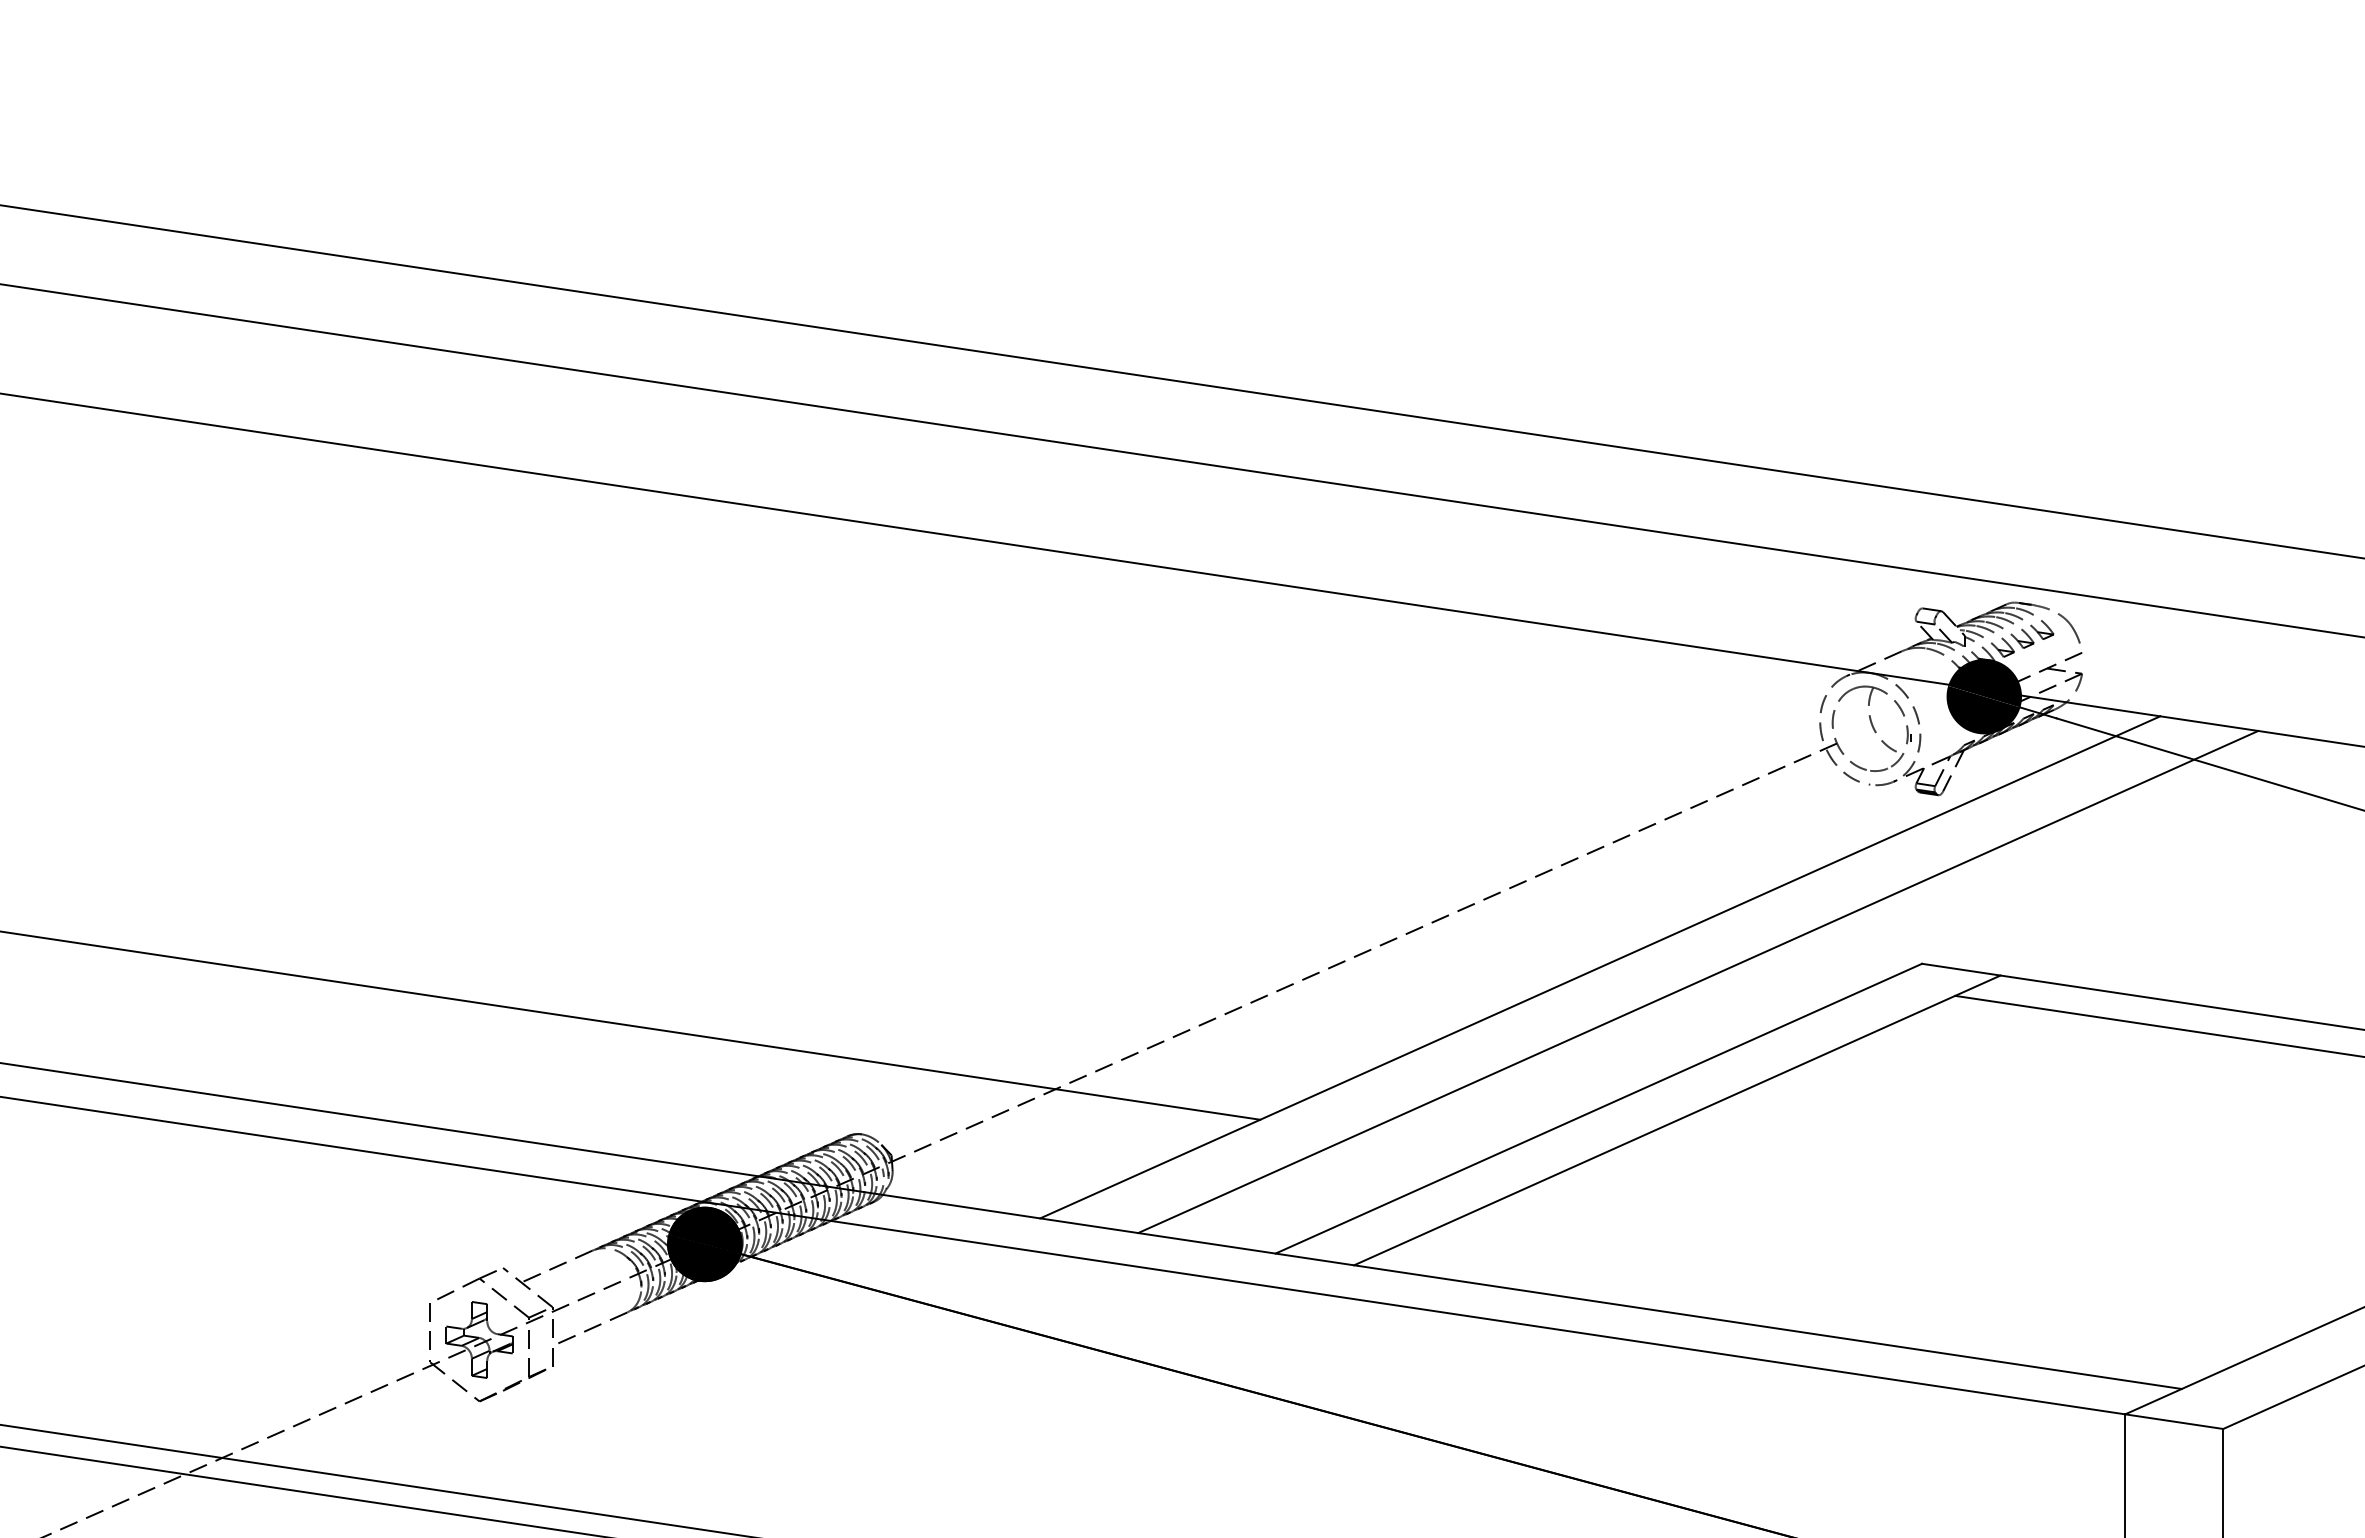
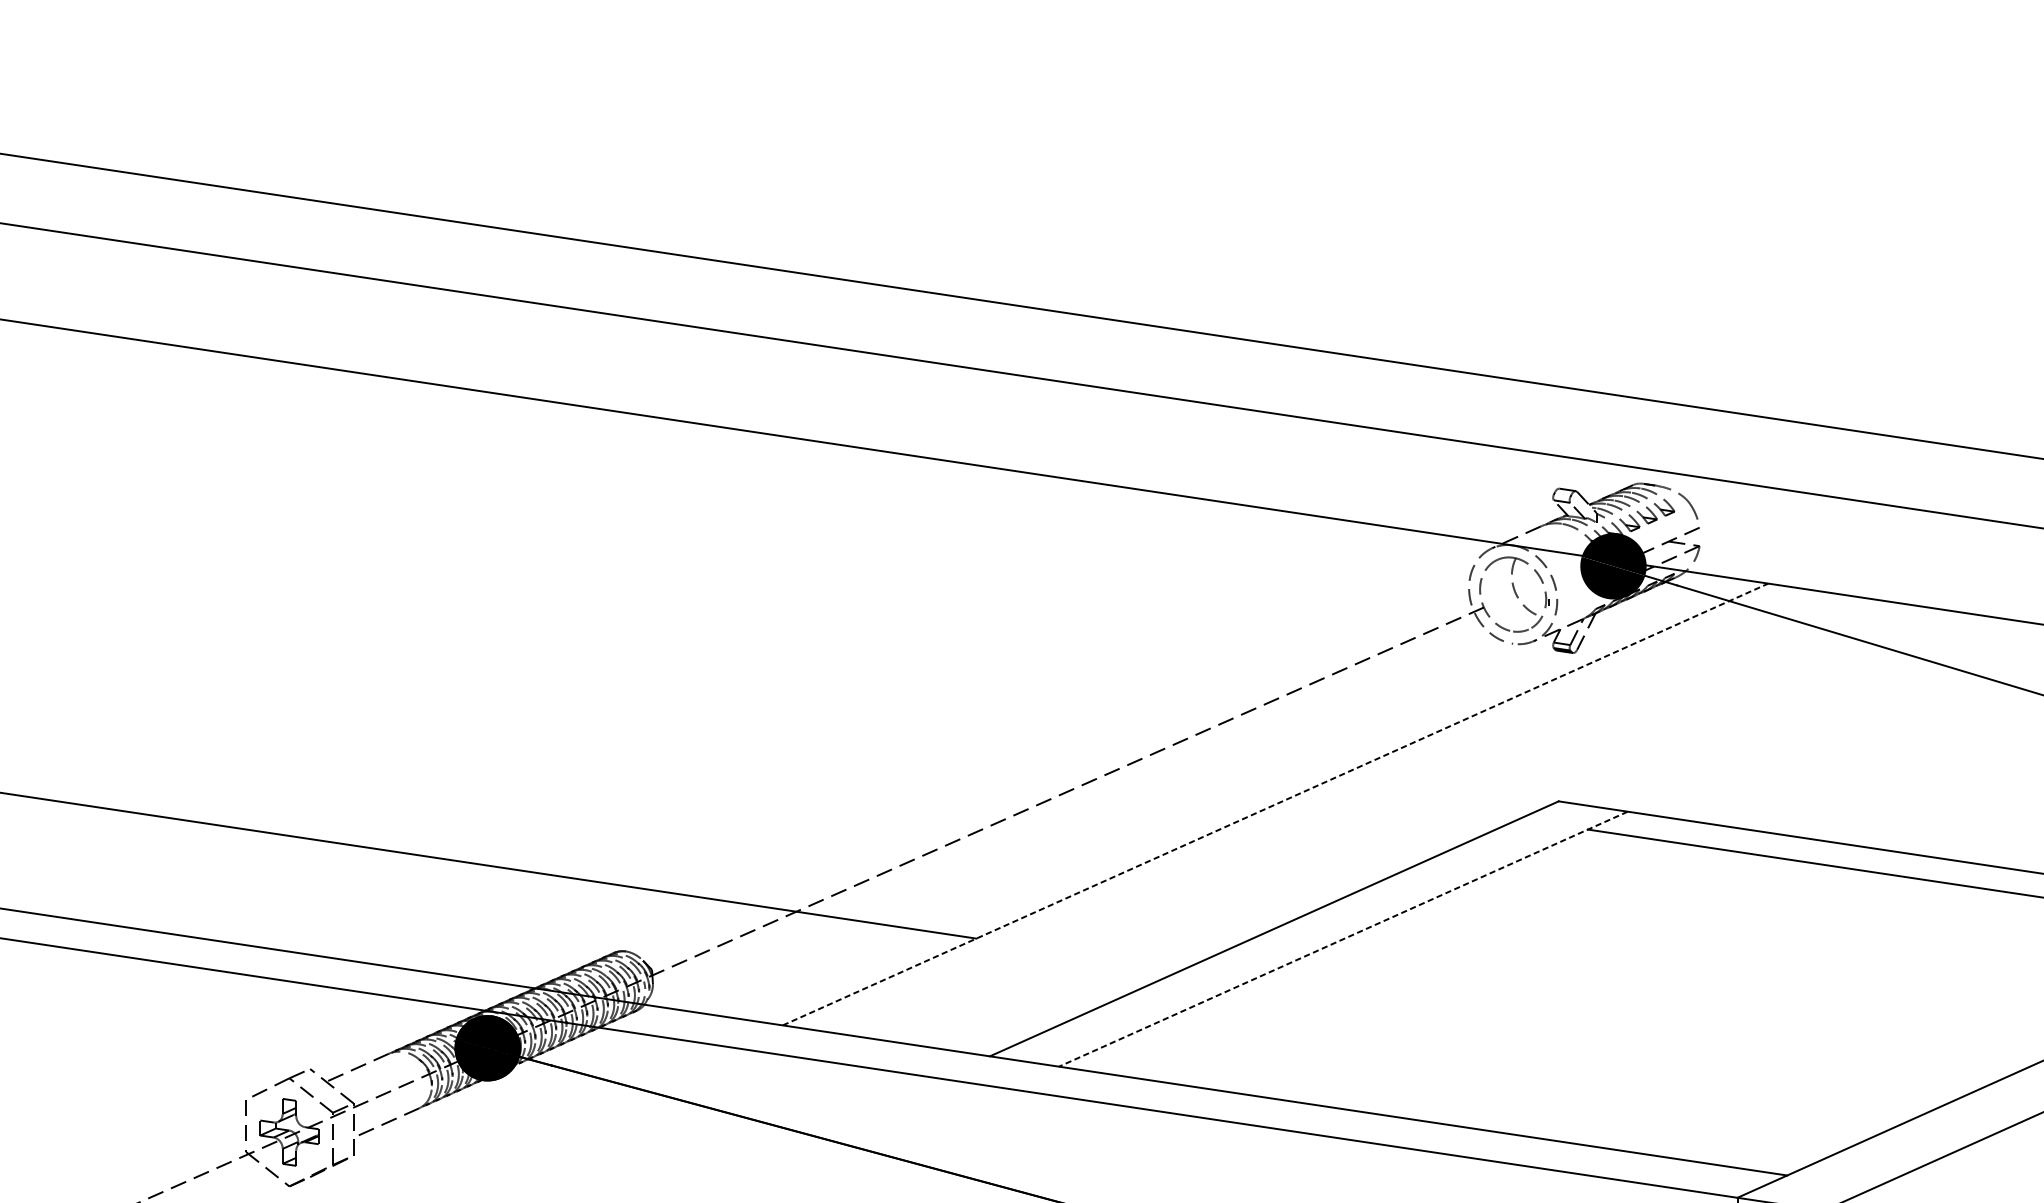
line: (1600, 967) -> (1275, 804), solid -> dashed
line: (1698, 981) -> (1362, 816), removed
line: (1676, 1120) -> (1342, 939), solid -> dashed

